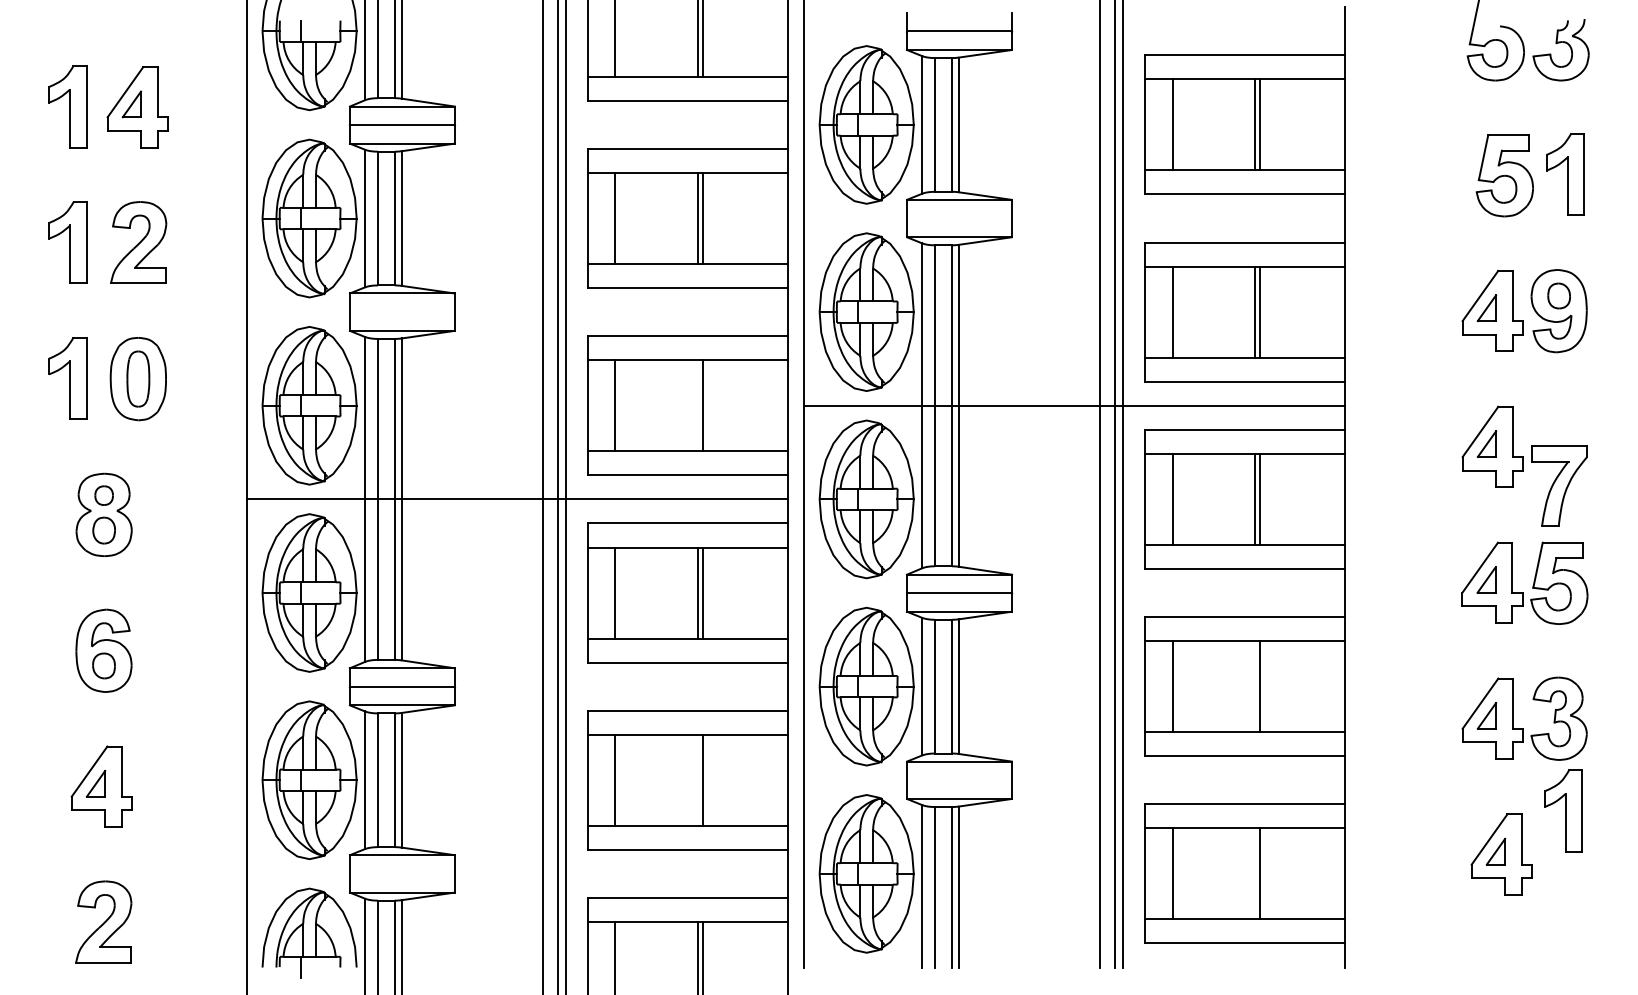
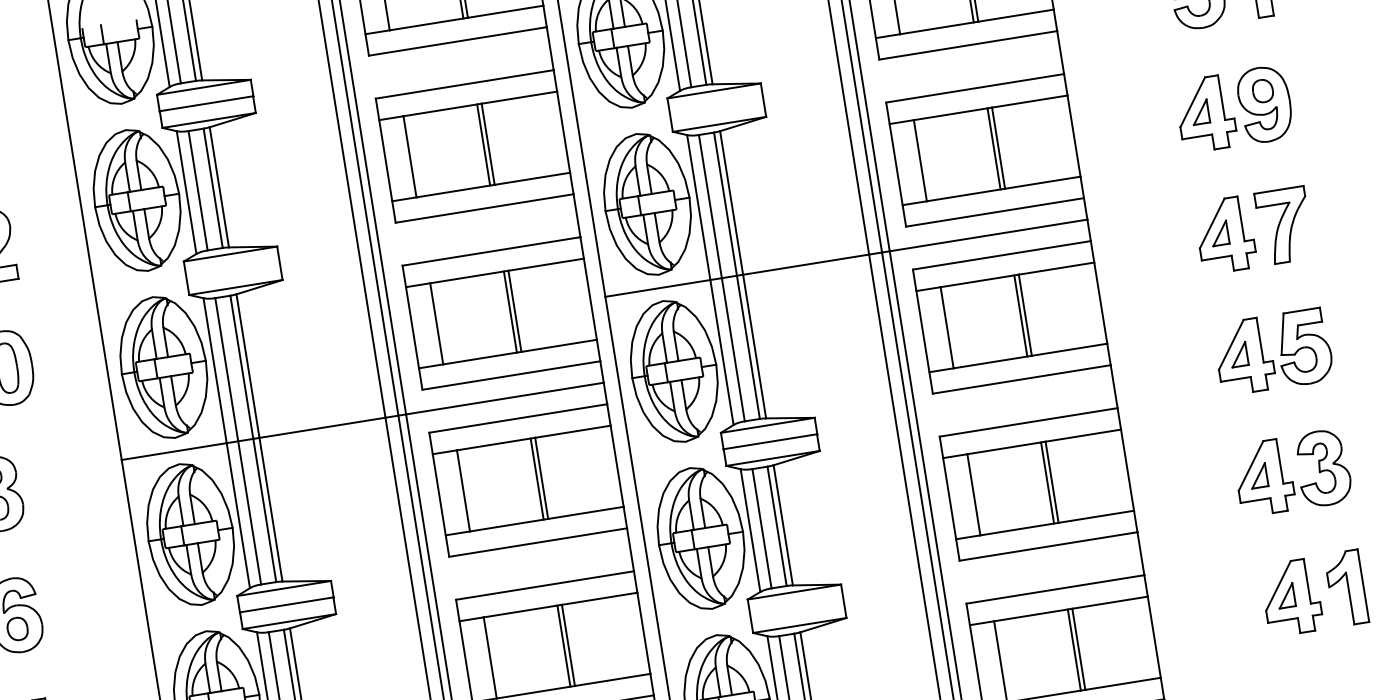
line: (698, 405) -> (510, 311), added
part: (1559, 485) -> (1284, 225), moved
line: (1255, 686) -> (1047, 482), added
line: (698, 779) -> (564, 645), added
part: (1563, 810) -> (1346, 587), moved
line: (1255, 873) -> (1074, 649), added

